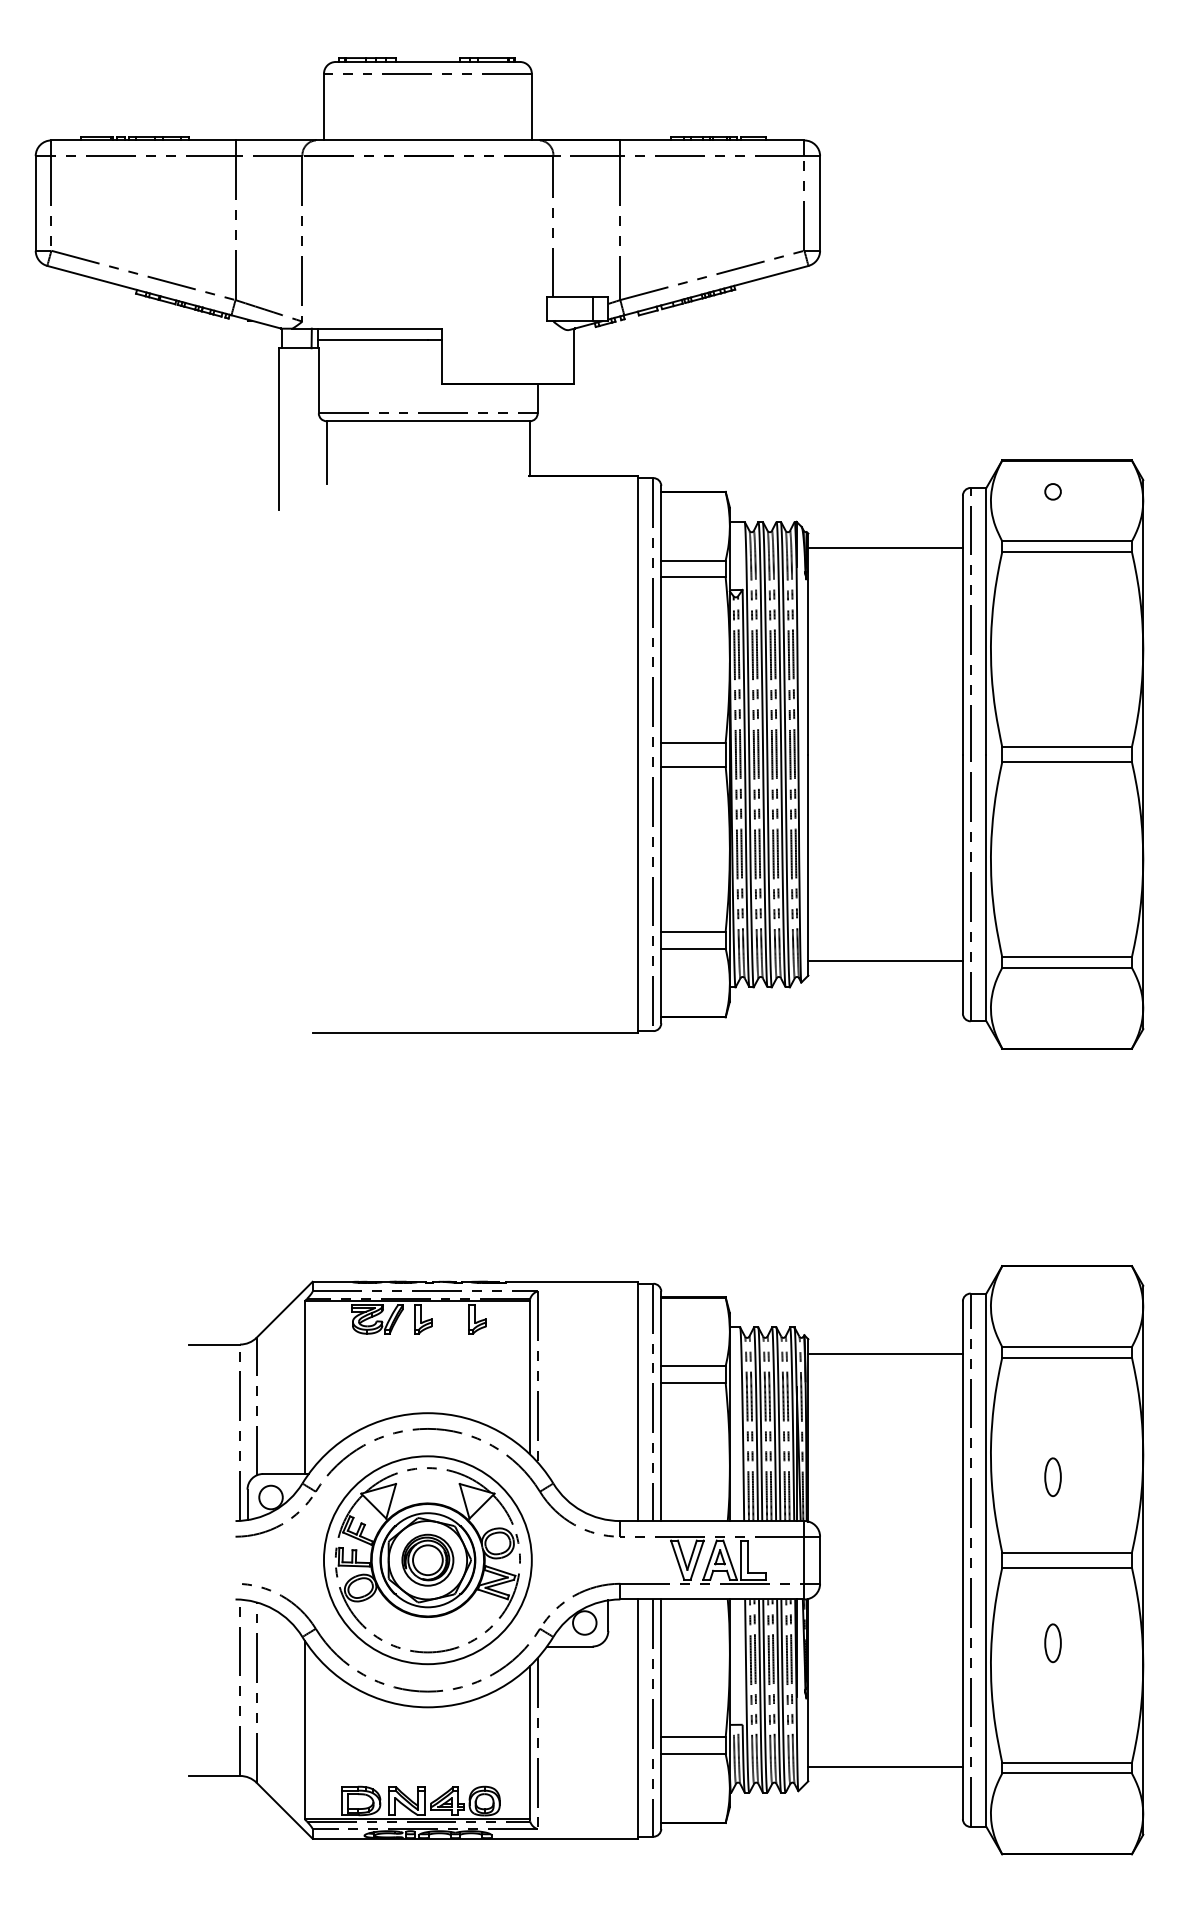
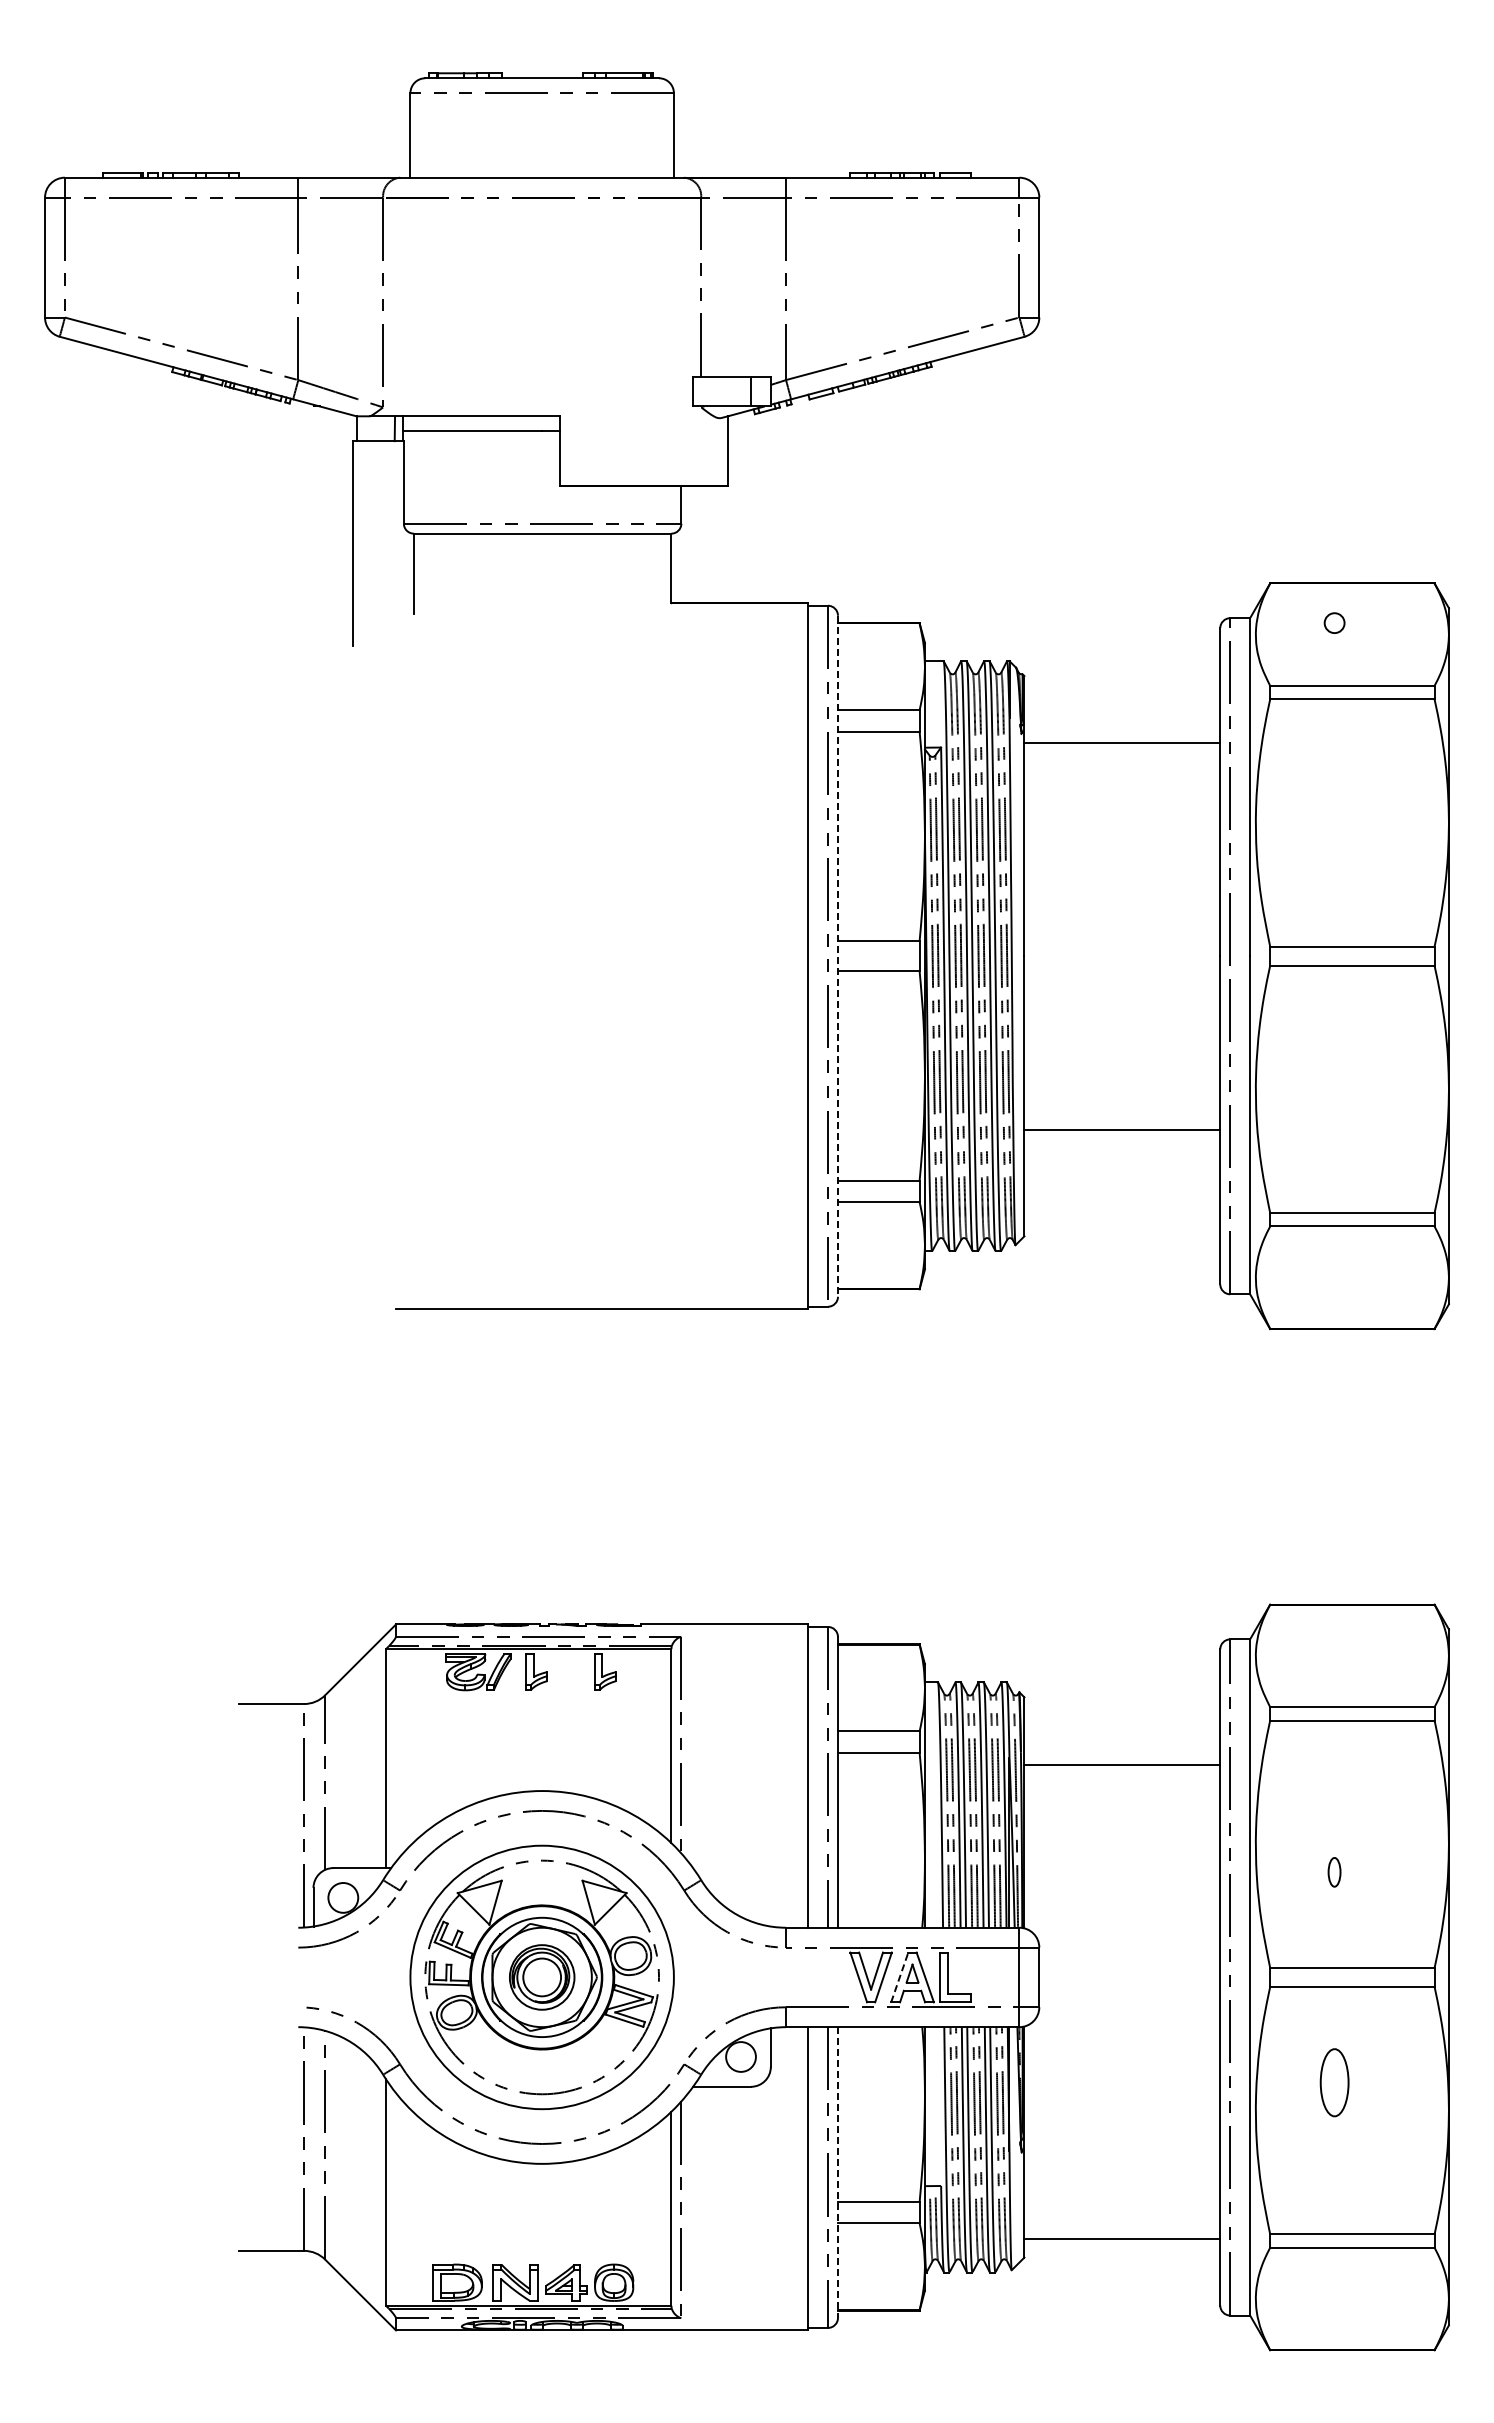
line: (885, 548) -> (1122, 743), moved
line: (660, 754) -> (837, 956), solid -> dashed
line: (885, 961) -> (1122, 1130), moved
line: (885, 1353) -> (1122, 1765), moved
part: (1052, 1477) -> (1334, 1872), size x0.6
line: (709, 1559) -> (899, 1976), solid -> dashed
part: (1052, 1643) -> (1334, 2082), size x1.4
line: (660, 1714) -> (837, 2173), solid -> dashed

